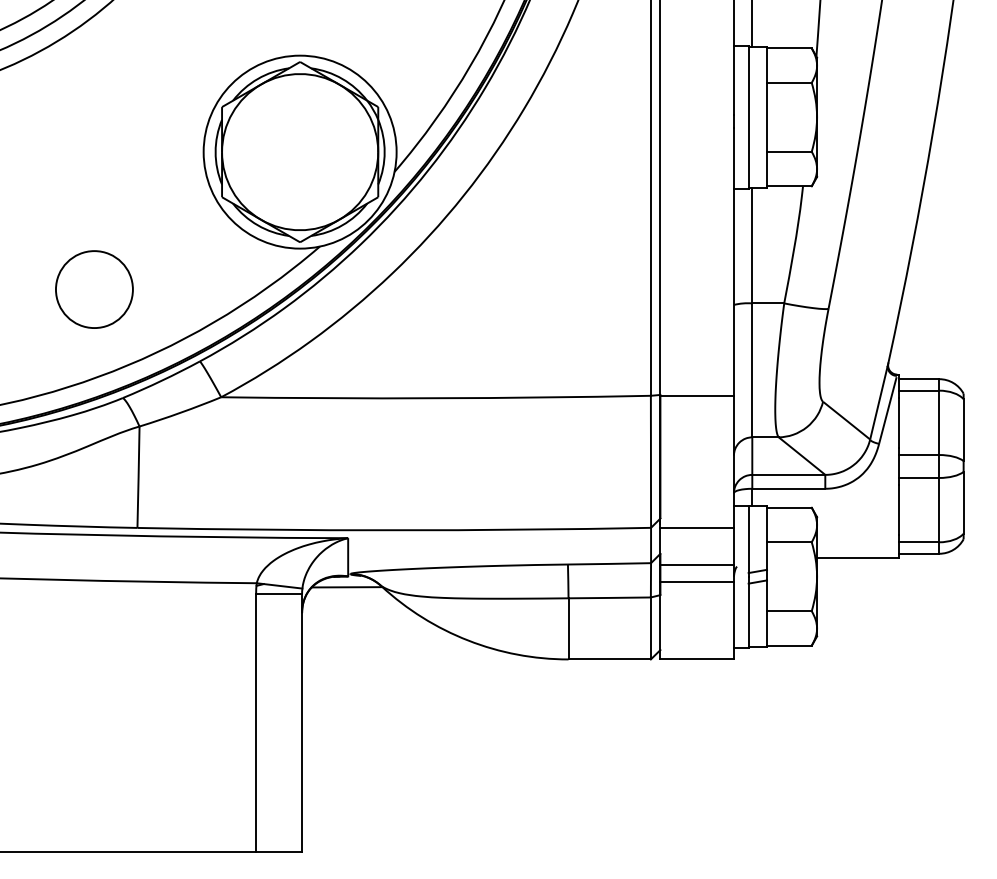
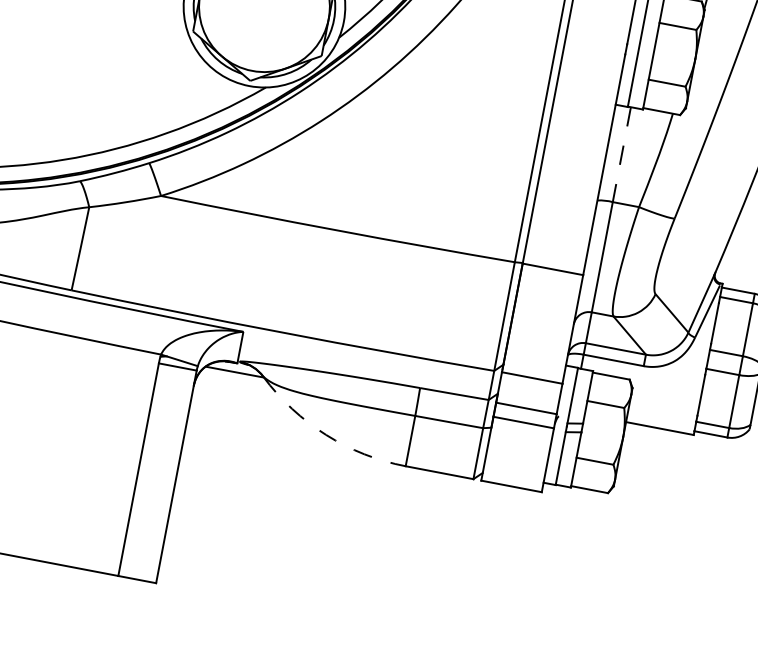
line: (752, 245) -> (622, 154), solid -> dashed
circle: (94, 289) -> (73, 87), removed
arc: (468, 640) -> (326, 434), solid -> dashed

